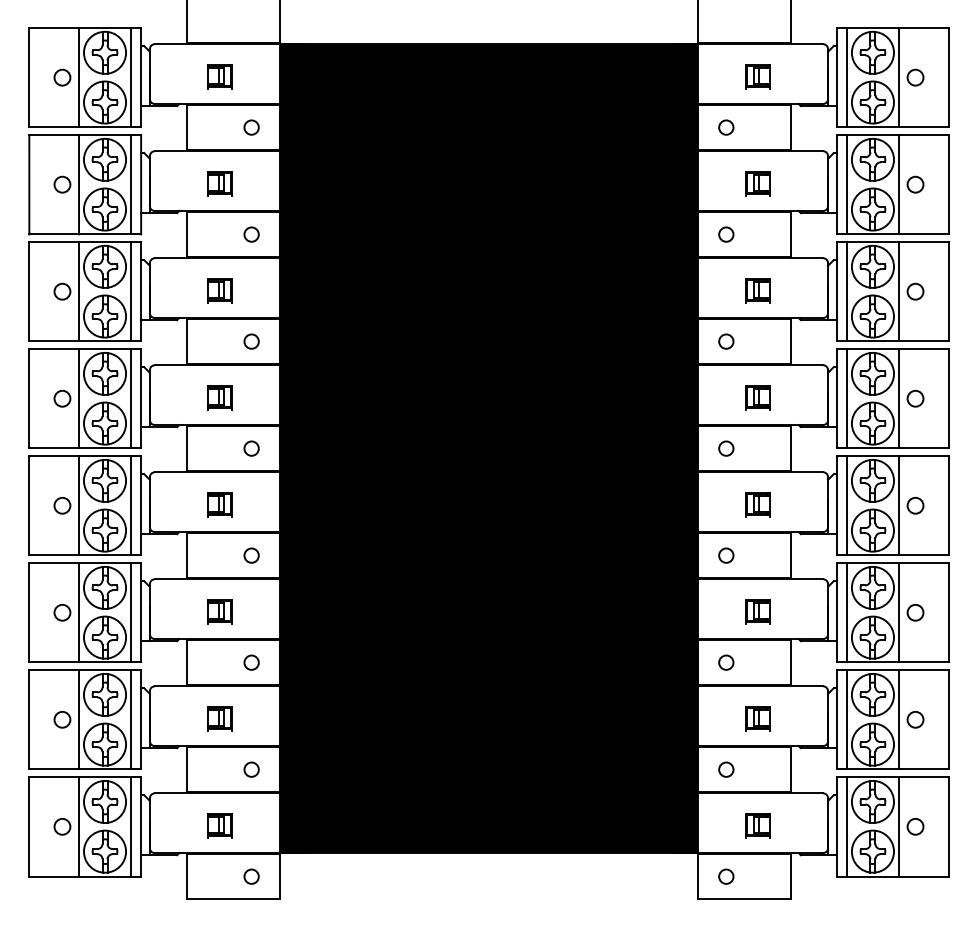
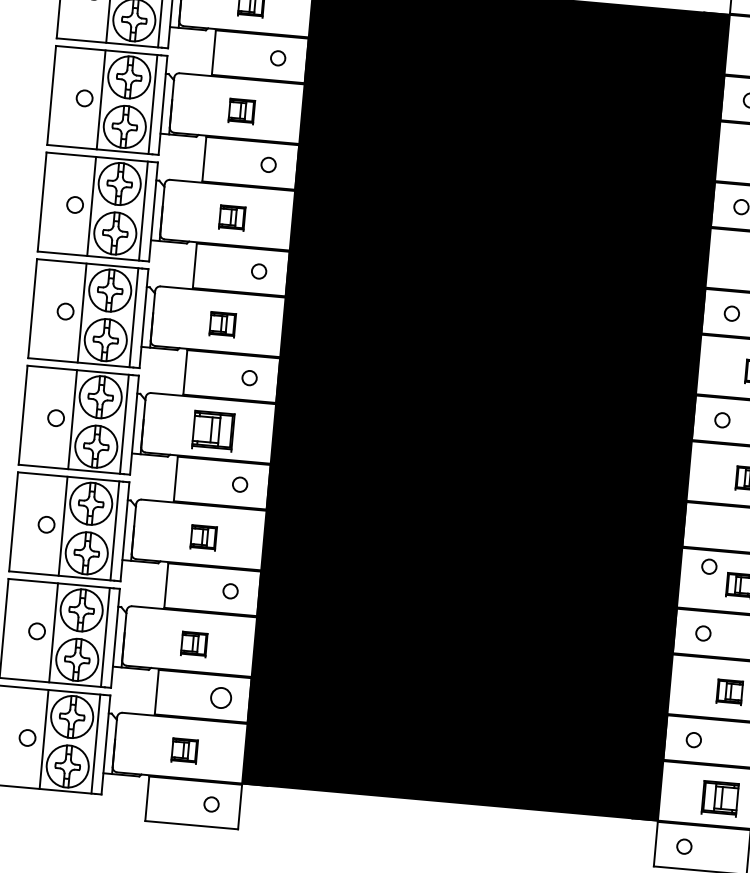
part: (219, 504) -> (212, 430), size x1.6
circle: (726, 555) -> (709, 566), moved
circle: (251, 769) -> (220, 697), size x1.4
part: (757, 825) -> (719, 798), size x1.4

